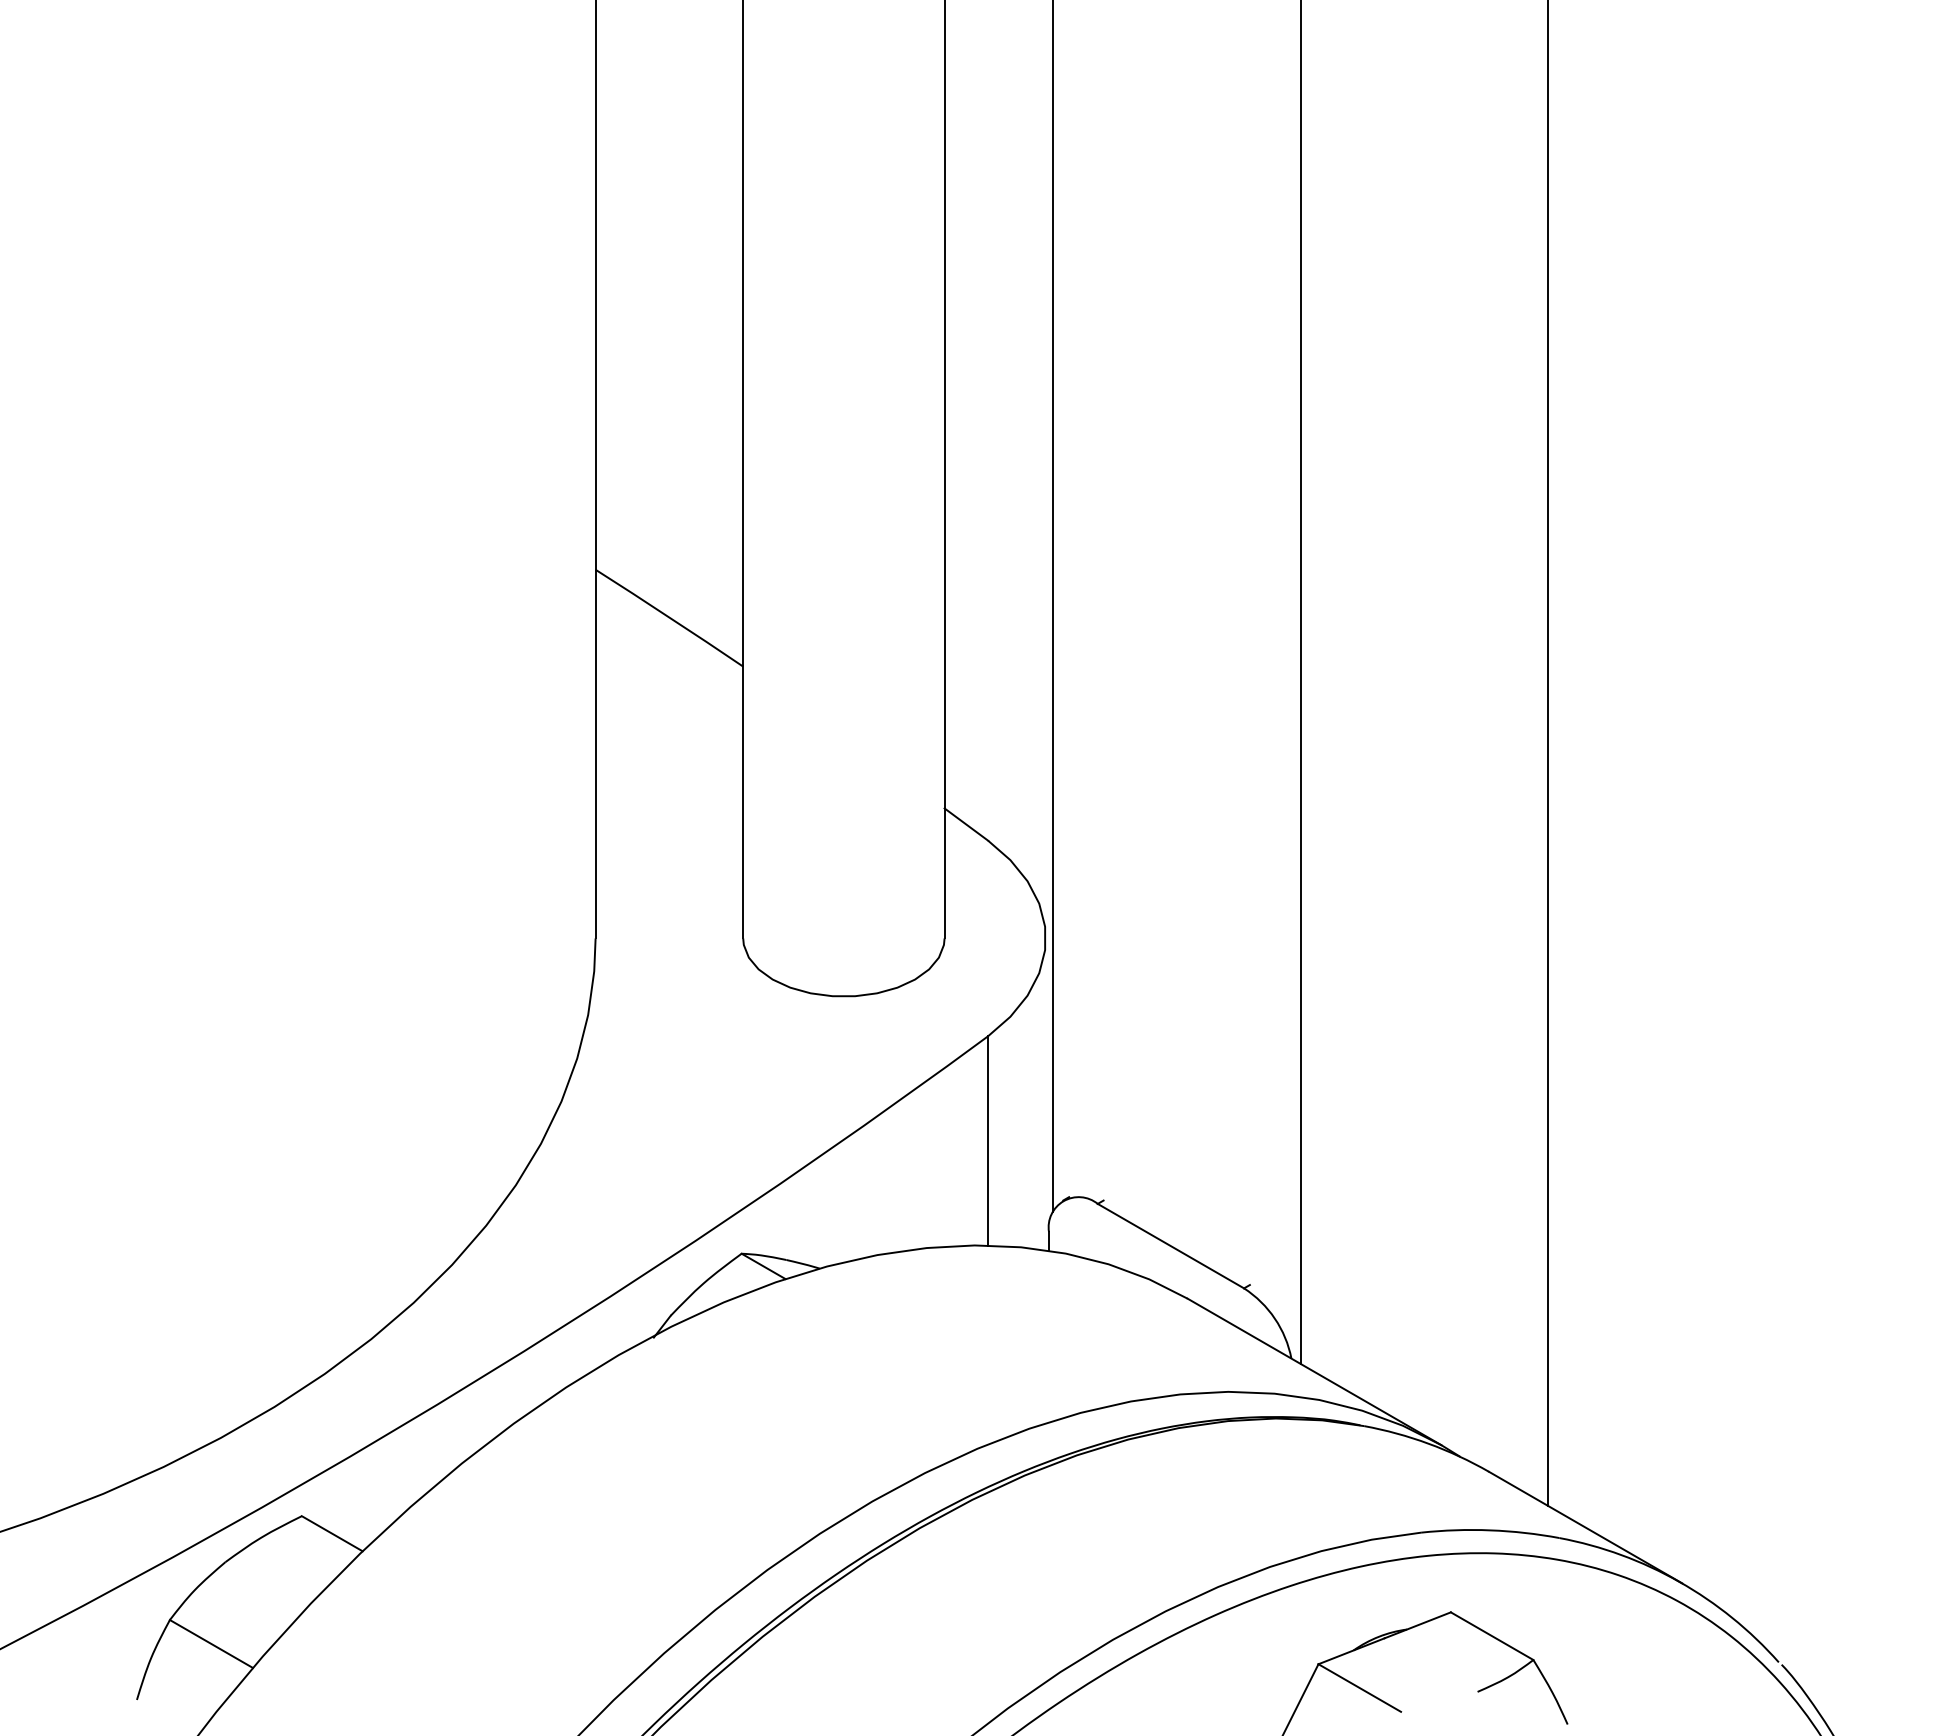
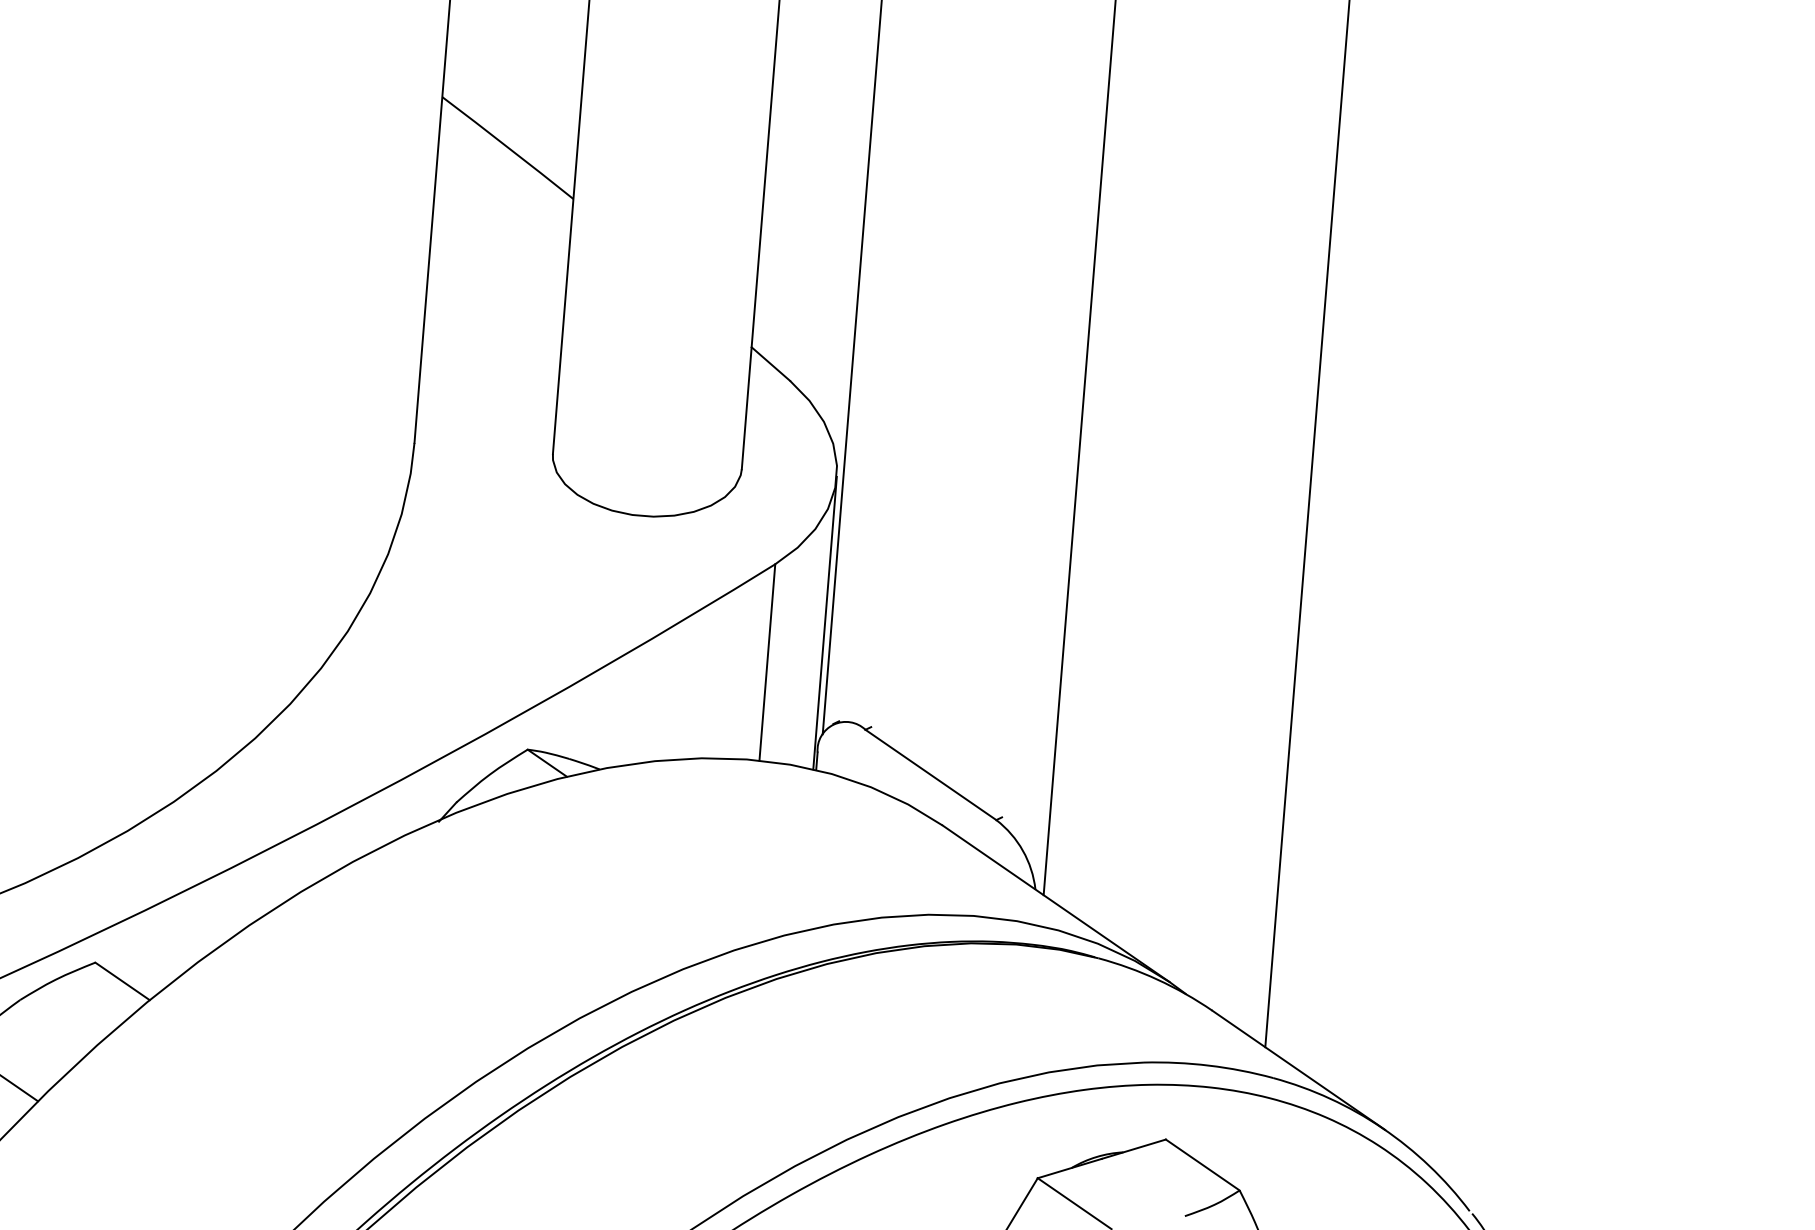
line: (1045, 1094) -> (824, 623), added

